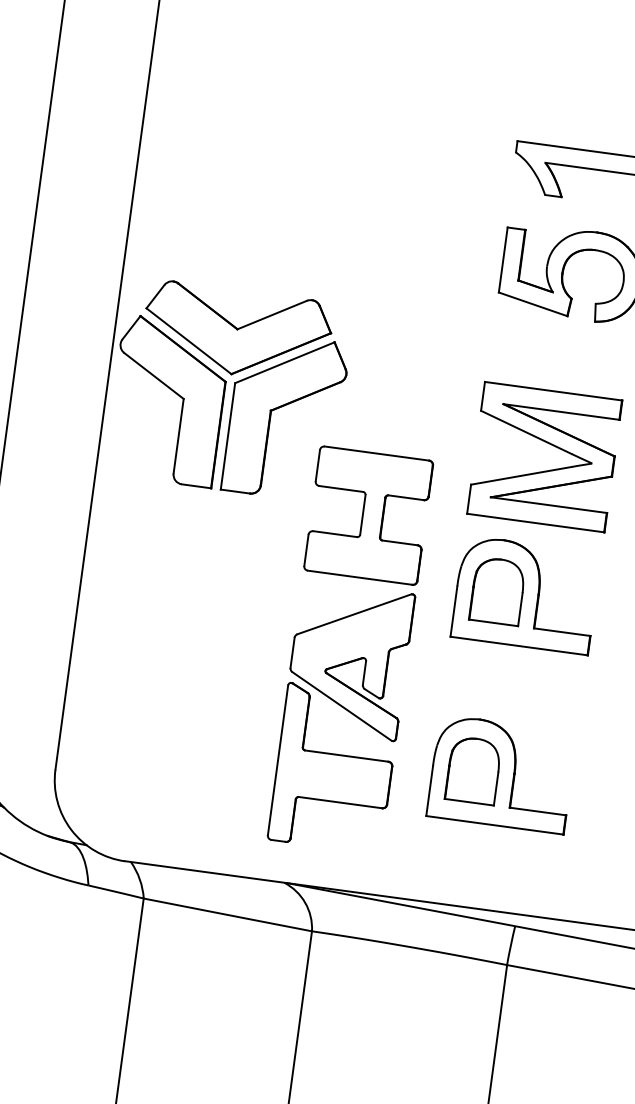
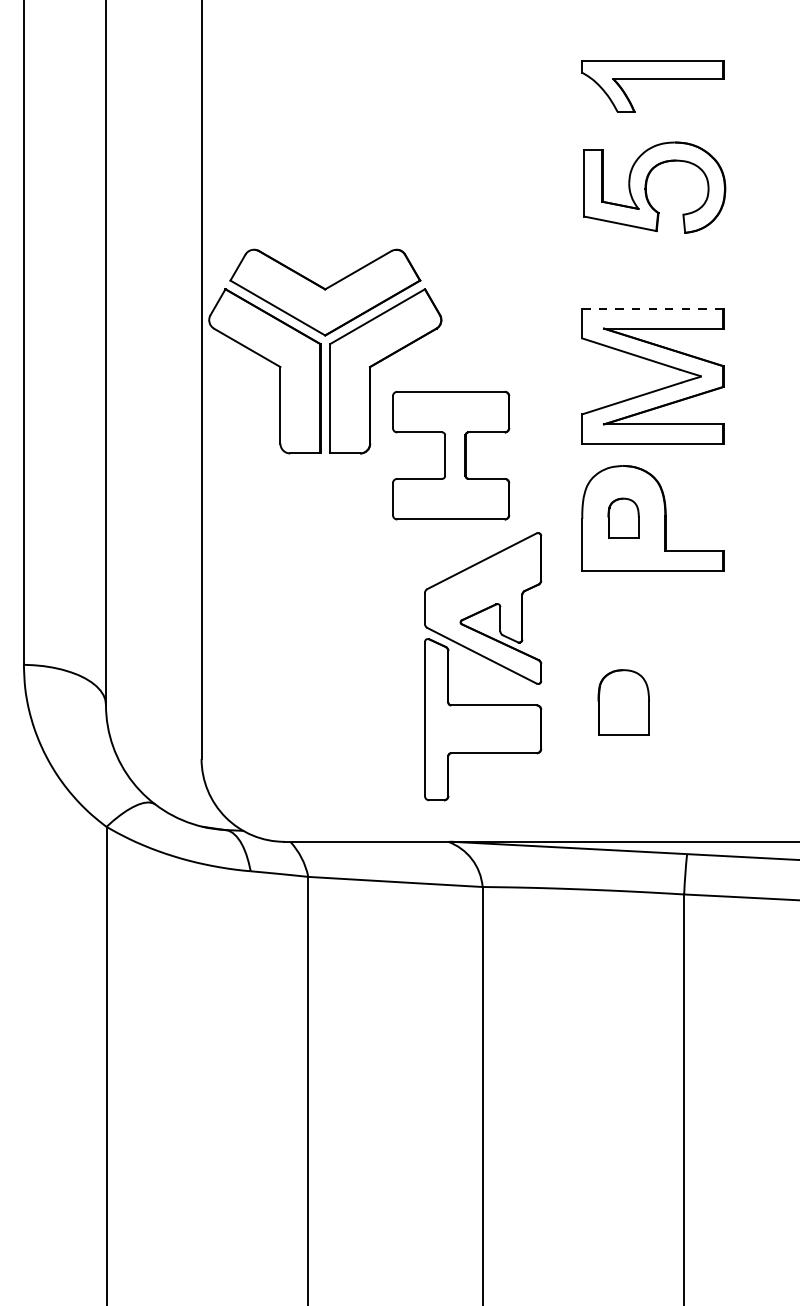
line: (554, 391) -> (653, 308), solid -> dashed
part: (369, 515) -> (451, 455), moved
part: (497, 590) -> (623, 517), size x0.6
part: (501, 774) -> (652, 702), removed

